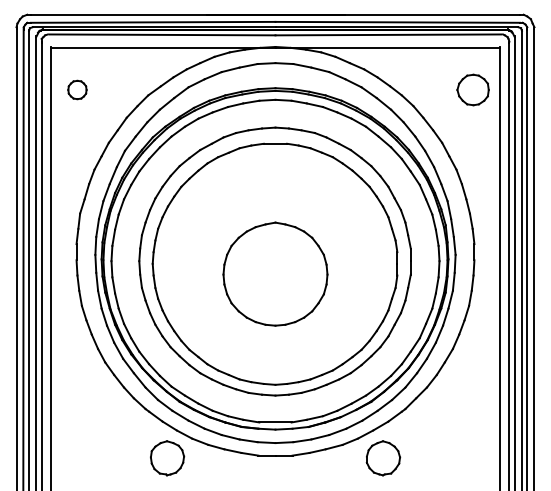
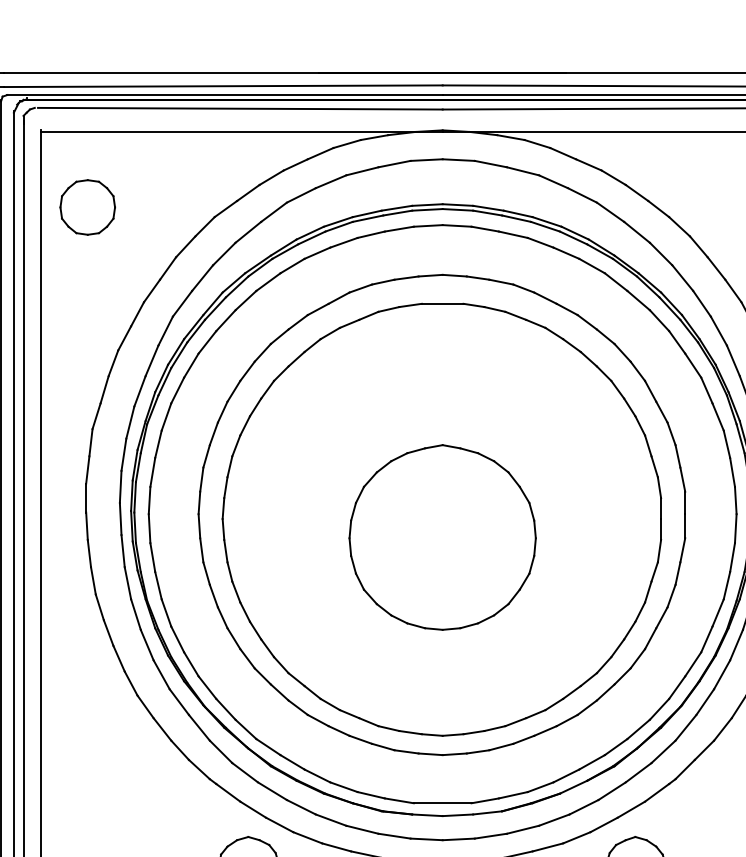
part: (77, 89) -> (87, 206), size x1.67

